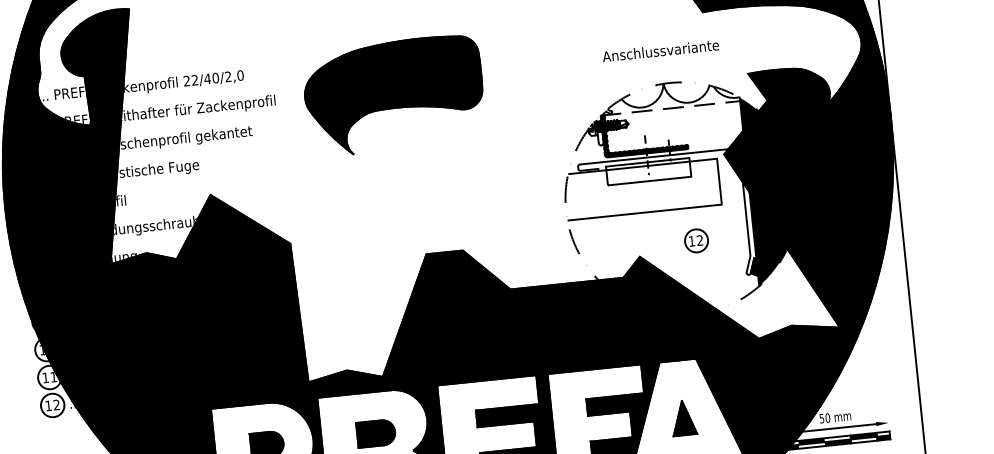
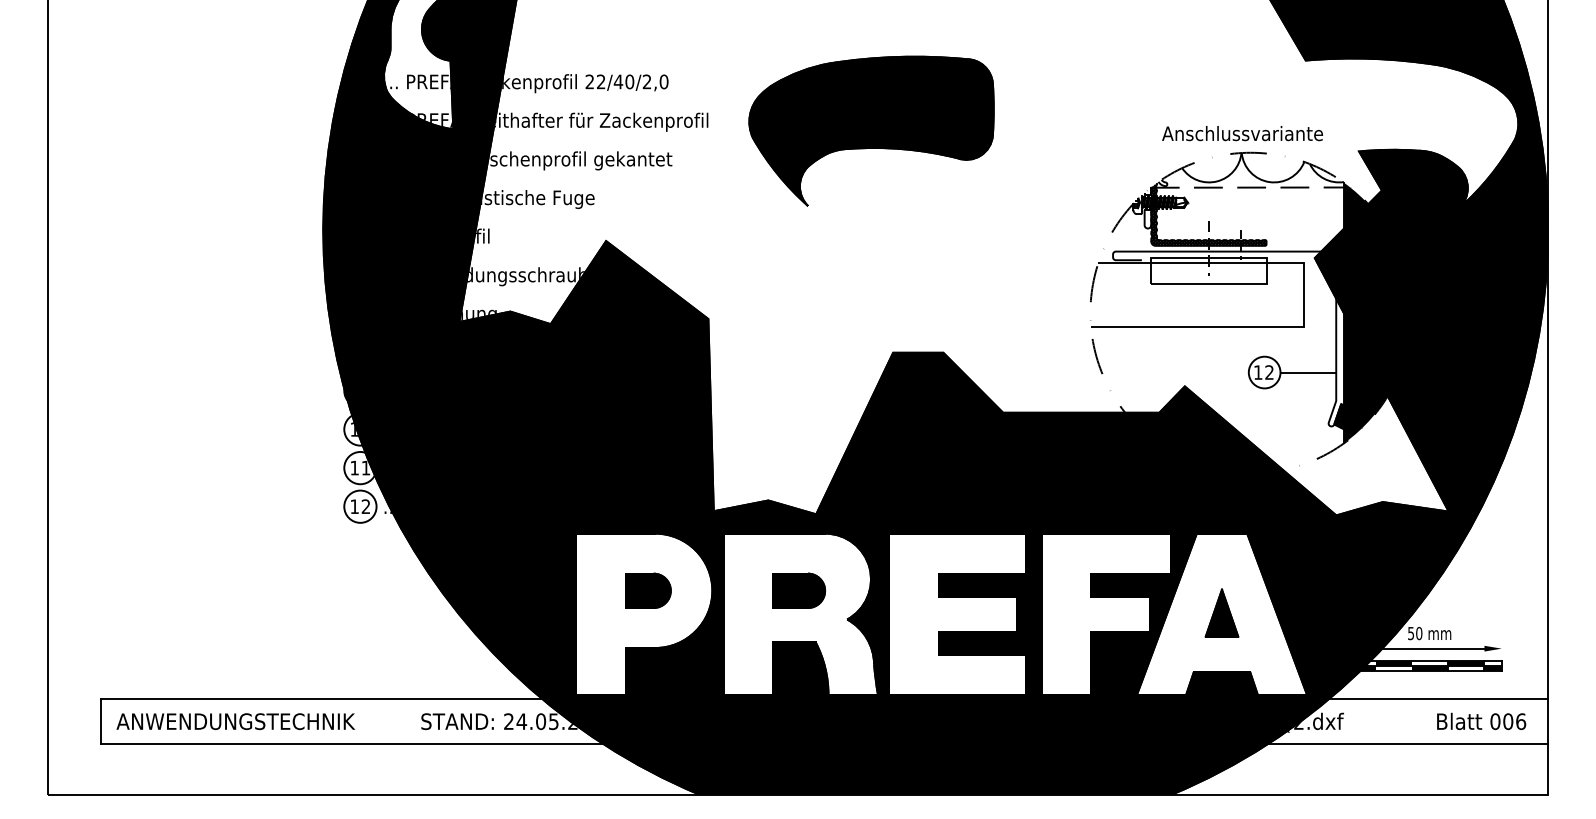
text: (660, 50) -> (1242, 133), moved
line: (728, 237) -> (1308, 372), added

